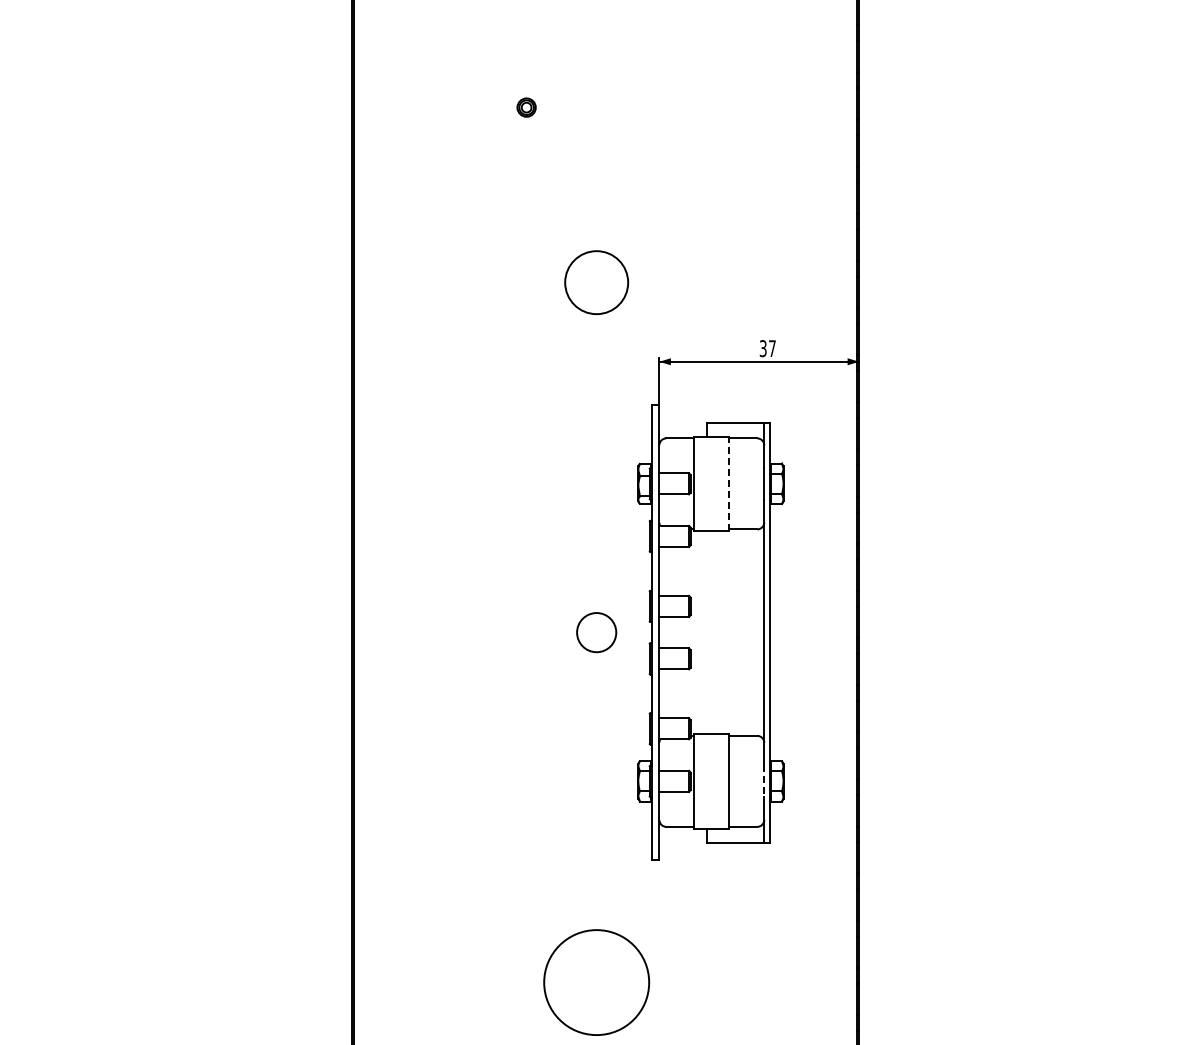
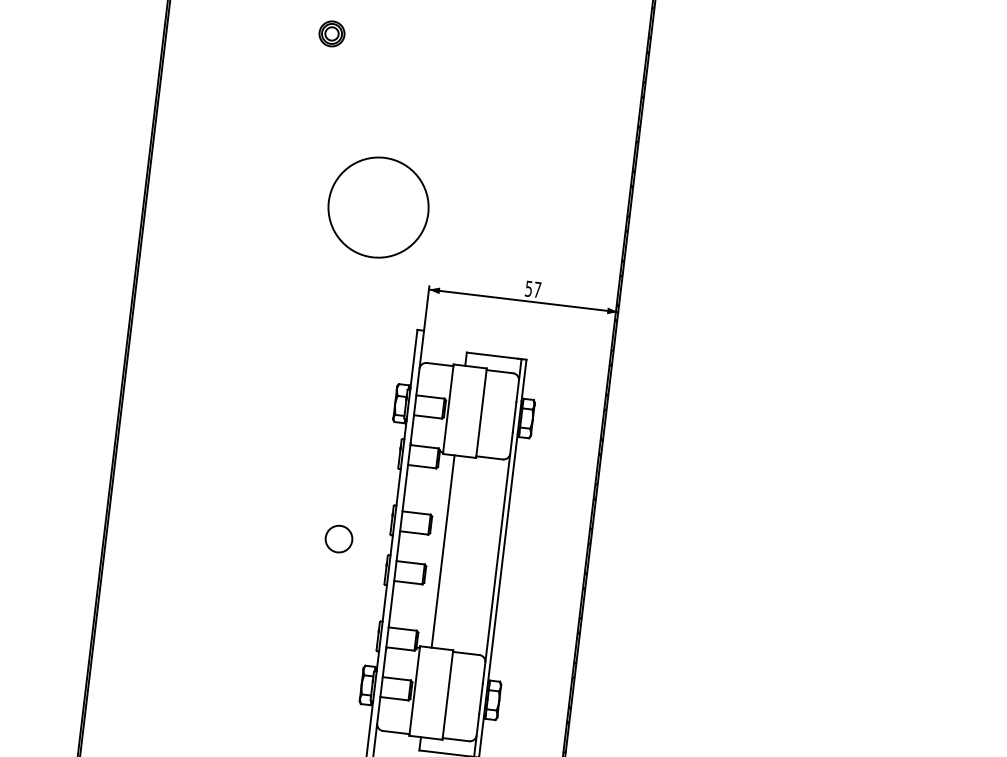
part: (526, 107) -> (331, 33), size x1.43
circle: (596, 282) -> (378, 207), size x1.67
text: (763, 348) -> (529, 288), 37 -> 57
line: (729, 483) -> (481, 412), dashed -> solid
circle: (596, 632) -> (338, 538), size x0.71
line: (706, 632) -> (443, 551), added
line: (764, 781) -> (481, 699), dashed -> solid

